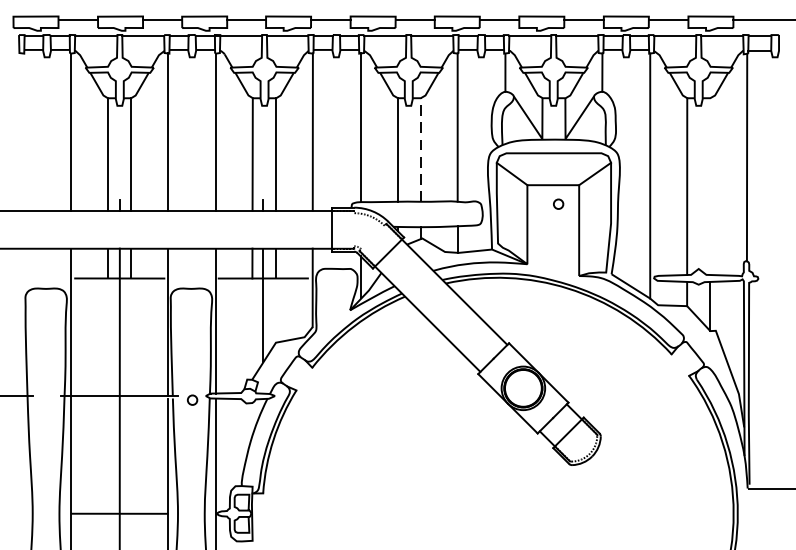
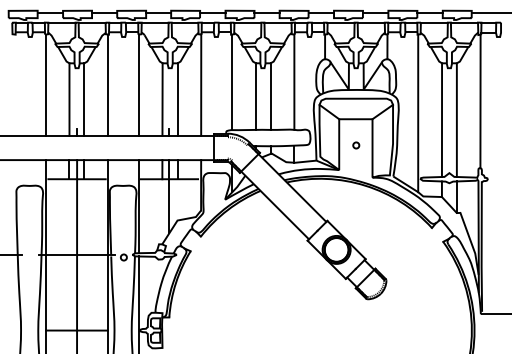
line: (420, 149) -> (270, 96), dashed -> solid
line: (709, 187) -> (456, 120), added
circle: (558, 204) -> (356, 145), moved

